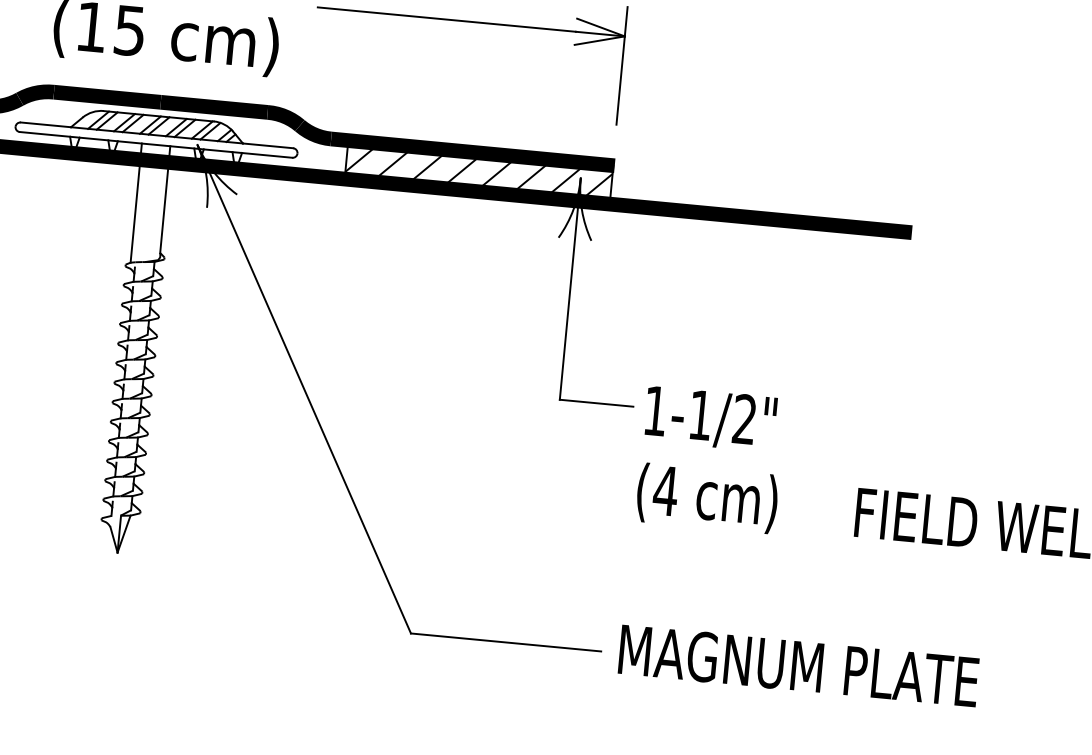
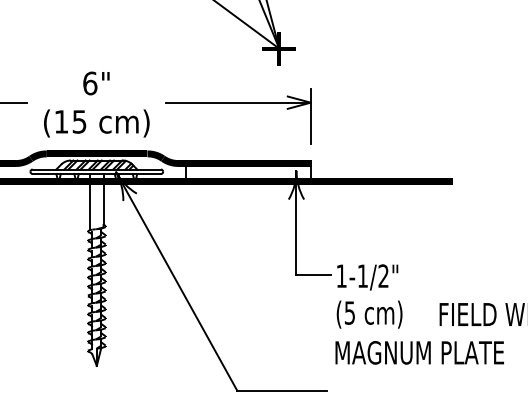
hatch: (478, 172) -> (248, 172), removed
text: (664, 489) -> (349, 312), (4 -> (5
text: (798, 665) -> (419, 352), moved

